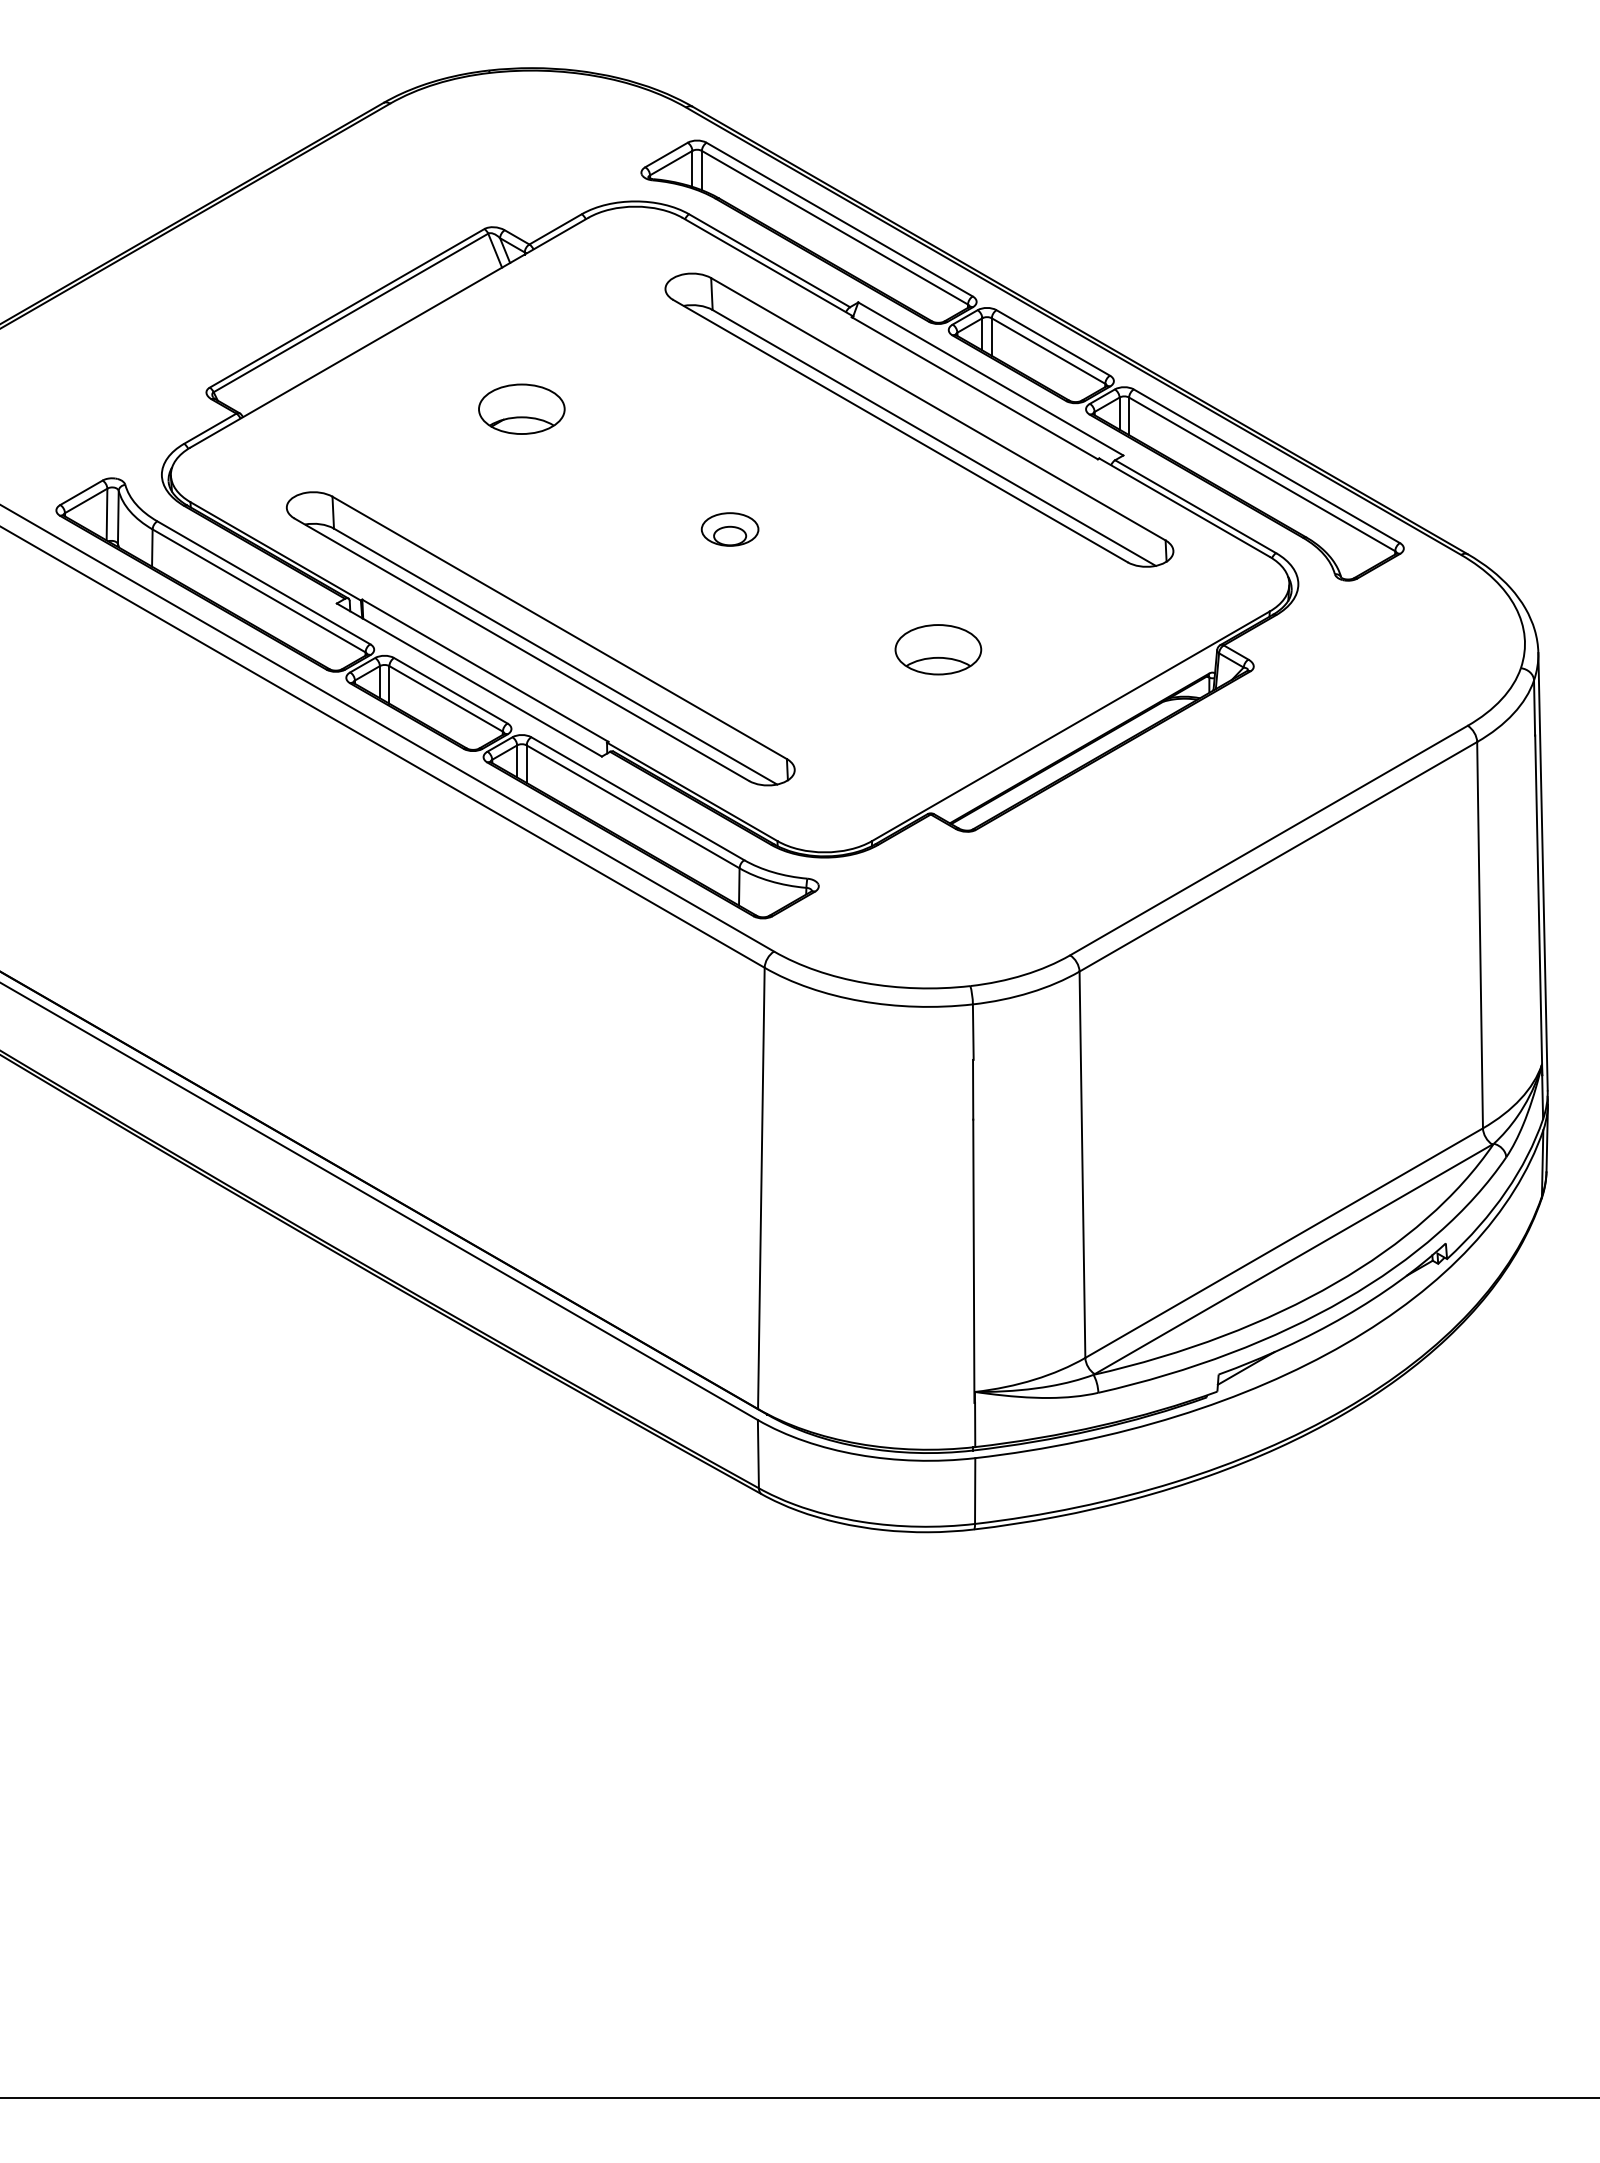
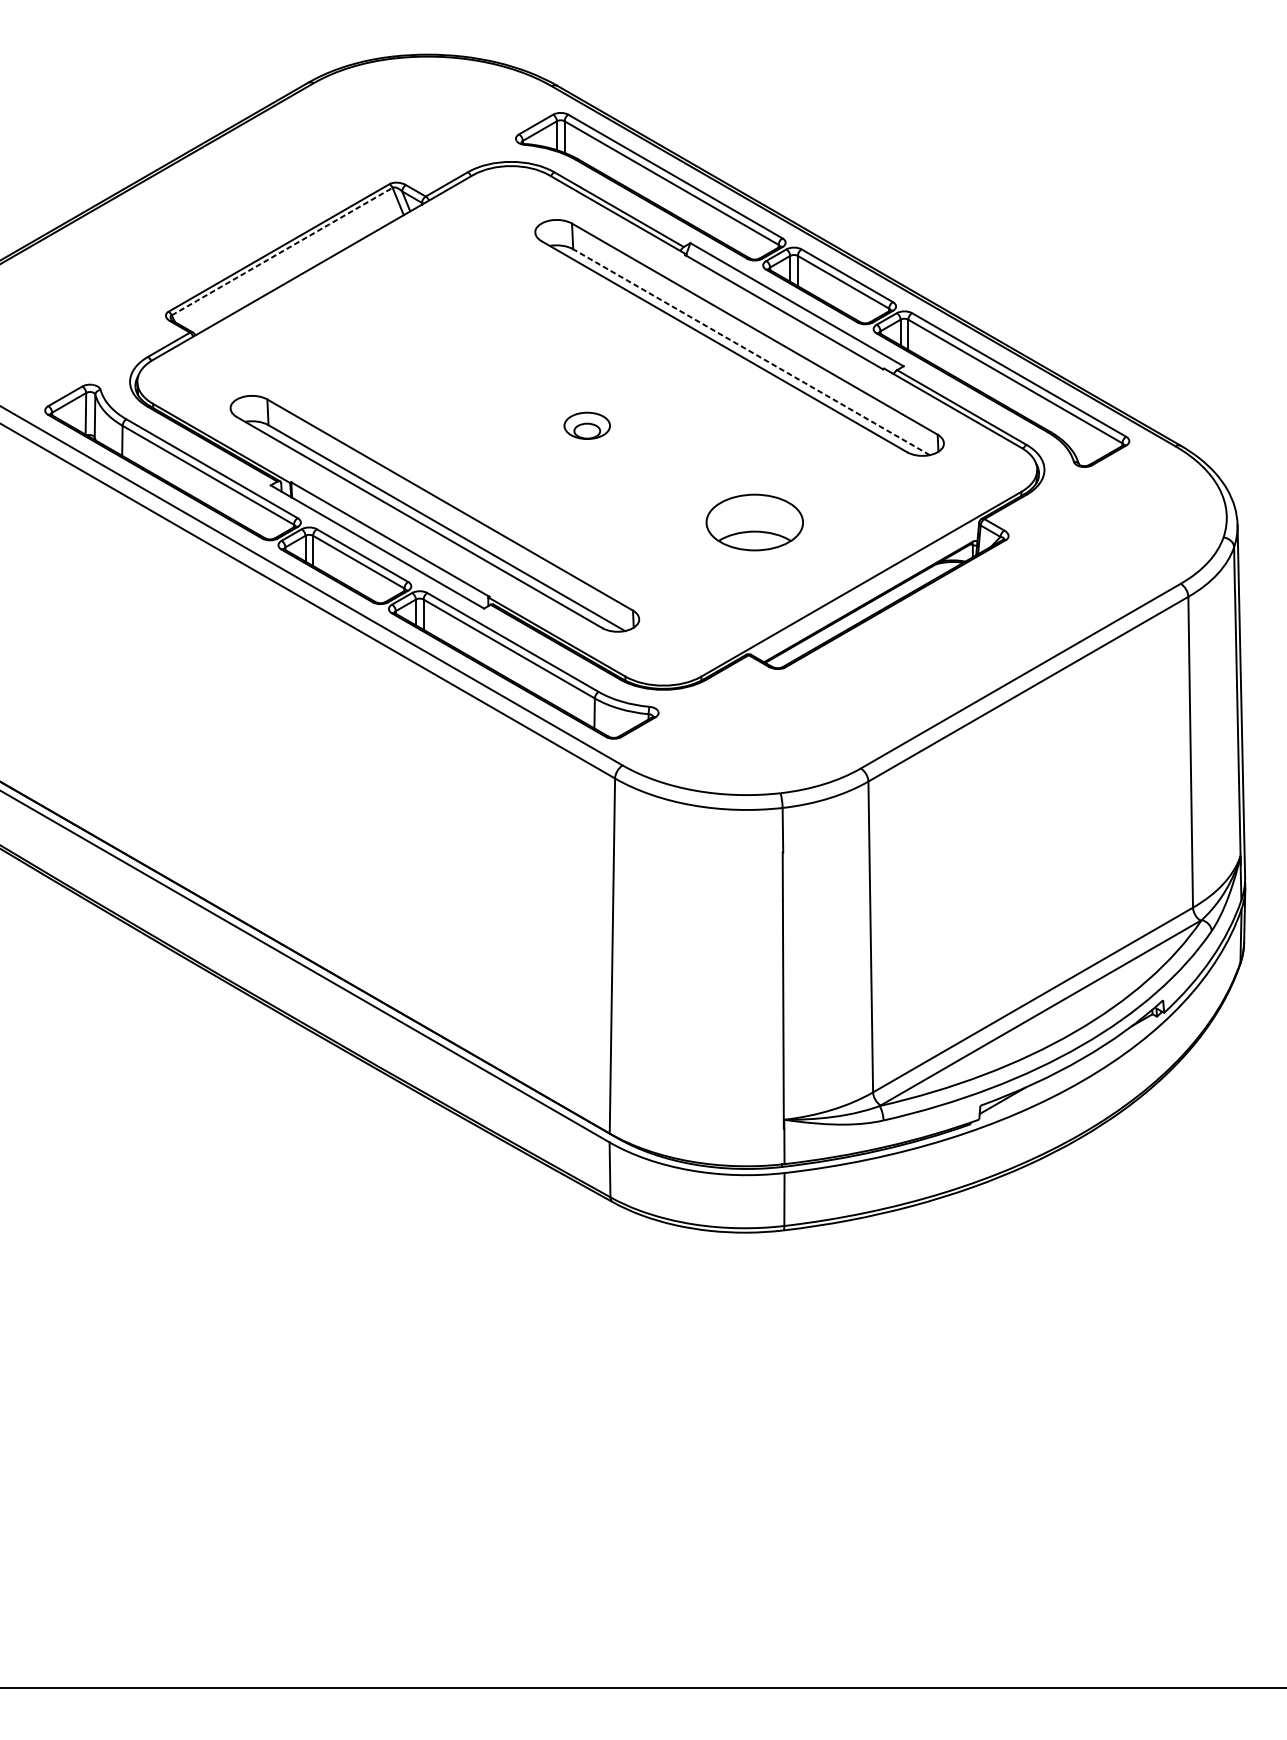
line: (350, 312) -> (281, 251), solid -> dashed
part: (521, 408) -> (419, 328), removed
line: (934, 437) -> (751, 351), solid -> dashed
part: (938, 649) -> (754, 522), size x1.4

